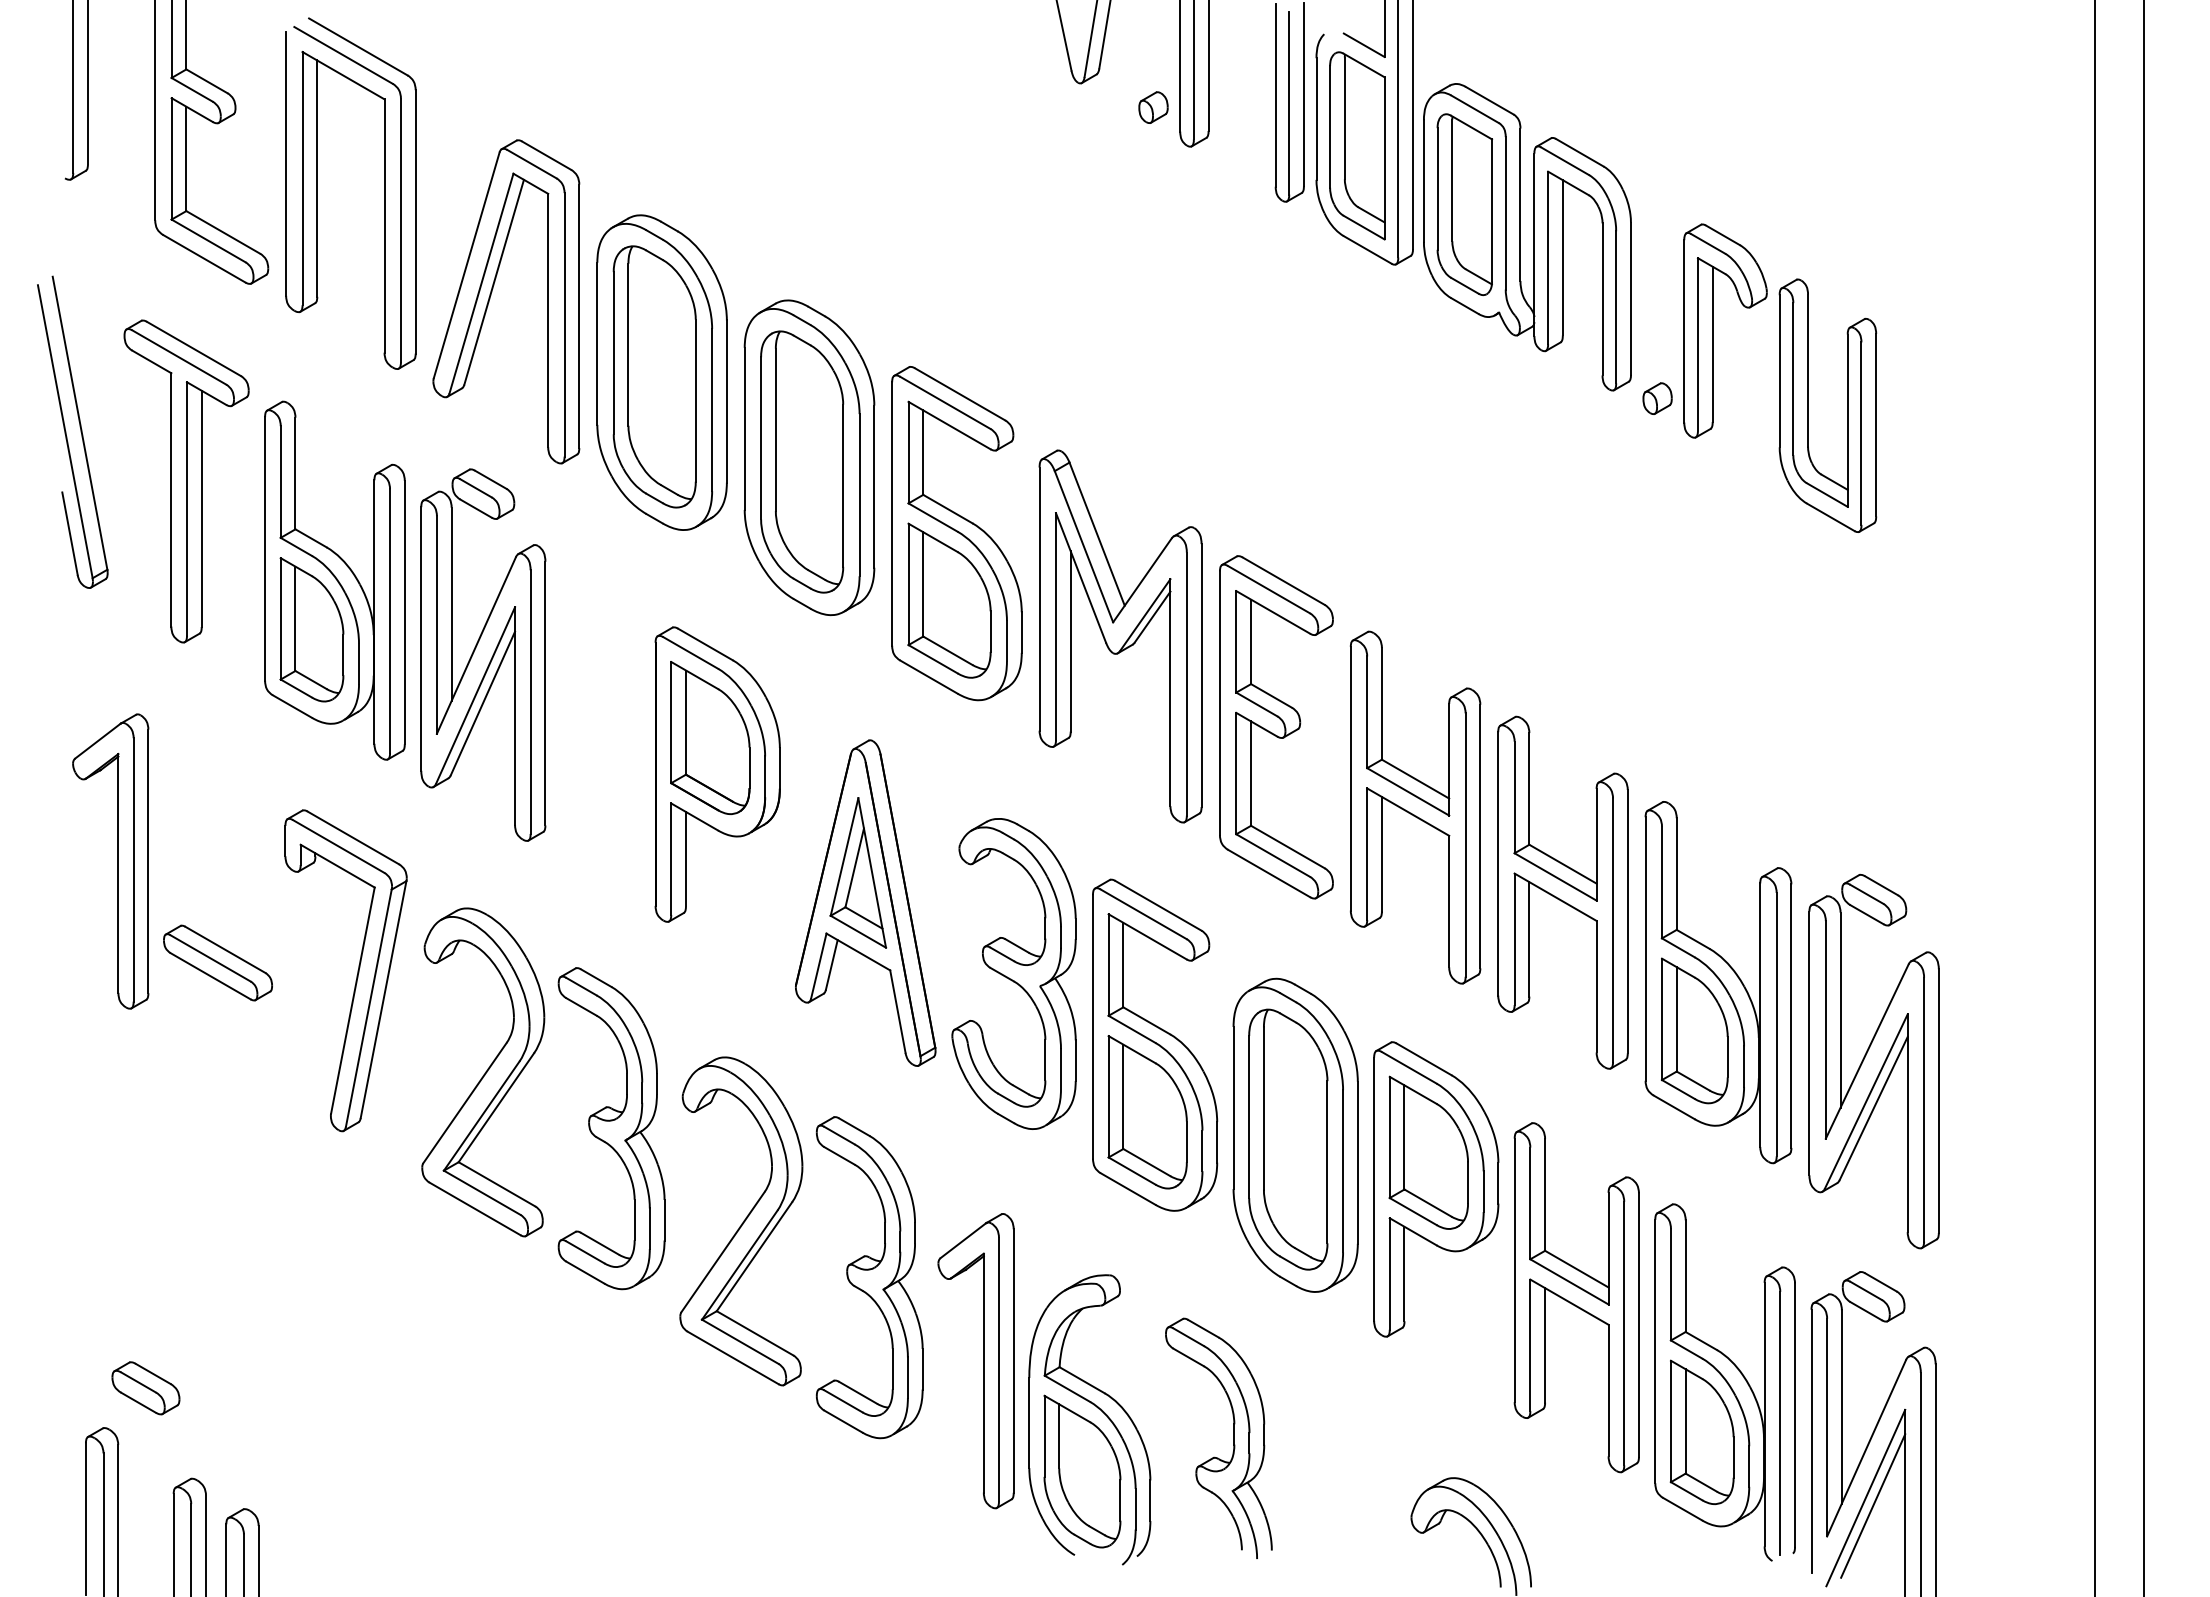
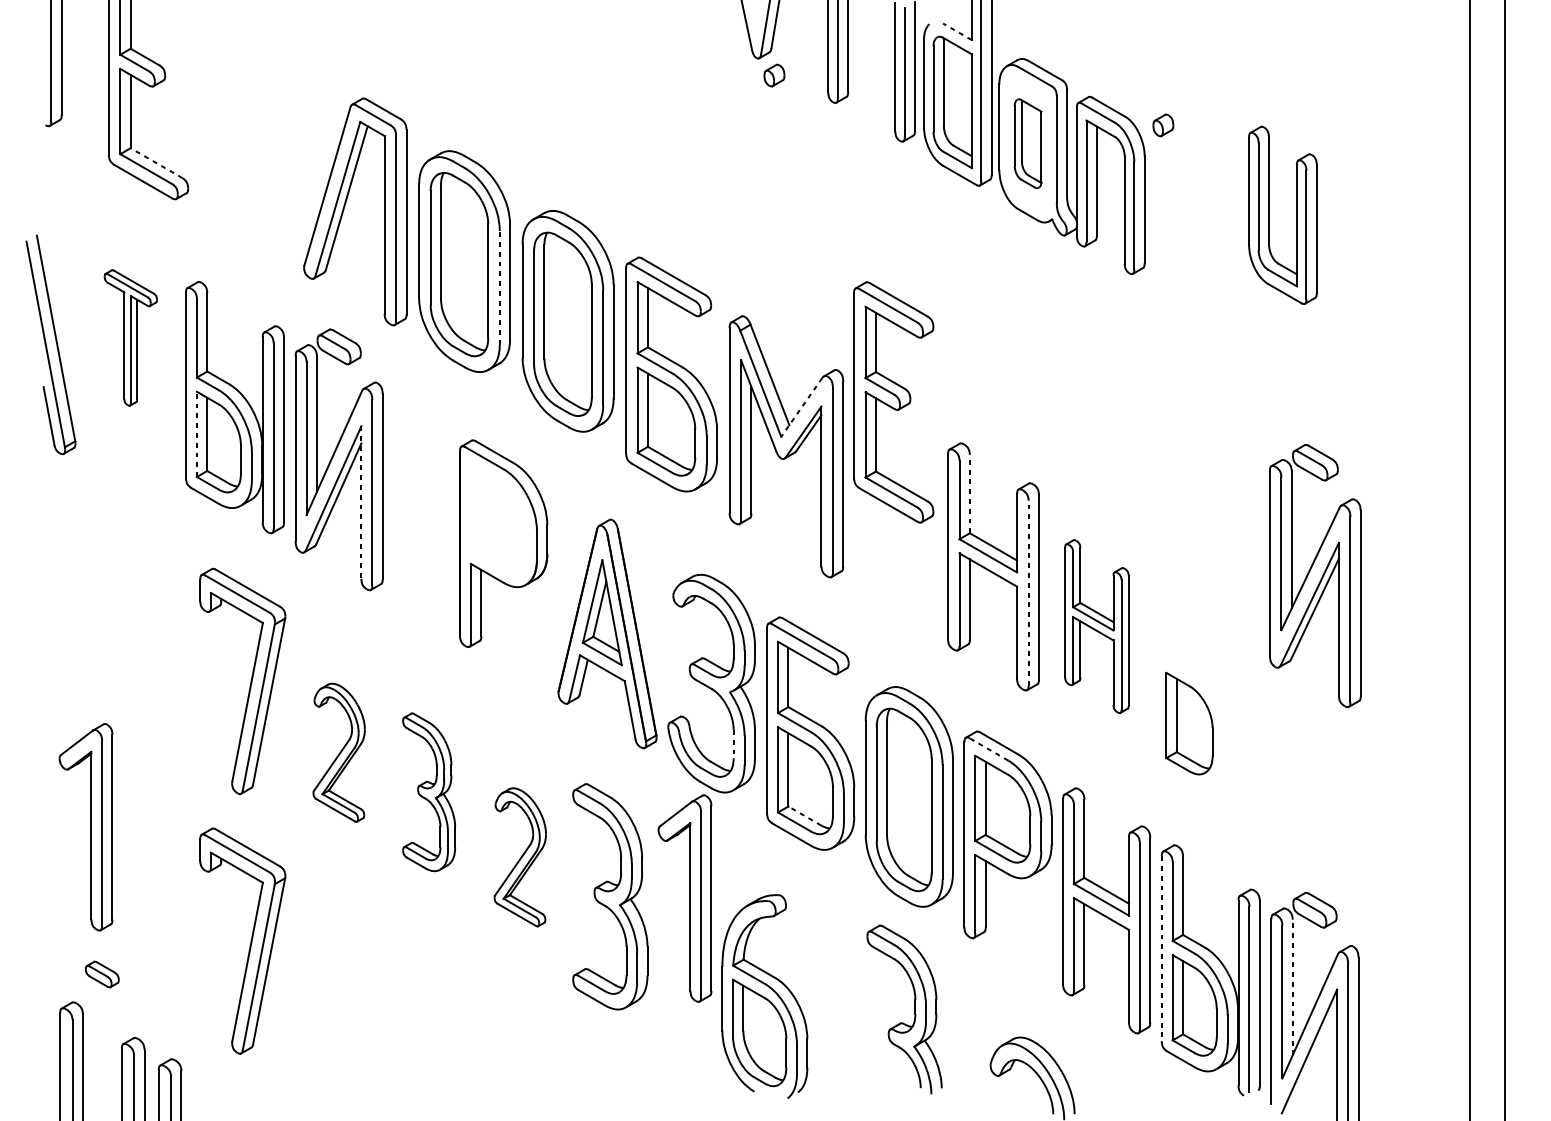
line: (1364, 45) -> (957, 31), solid -> dashed
part: (1153, 107) -> (774, 75), moved
part: (317, 193) -> (222, 135), removed
part: (1464, 204) -> (1027, 143), size x0.7
line: (223, 232) -> (156, 163), solid -> dashed
part: (1713, 330) -> (1202, 232), removed
part: (1657, 398) -> (1163, 125), moved
part: (1808, 405) -> (1269, 215), moved
line: (712, 409) -> (500, 287), solid -> dashed
part: (72, 431) -> (50, 344), moved
part: (186, 481) -> (130, 337), size x0.6
line: (1142, 580) -> (801, 407), solid -> dashed
line: (280, 618) -> (196, 434), solid -> dashed
line: (1381, 703) -> (969, 493), solid -> dashed
line: (515, 716) -> (361, 502), solid -> dashed
part: (1276, 727) -> (893, 402), moved
part: (710, 737) -> (498, 517), removed
line: (1465, 845) -> (1028, 593), solid -> dashed
part: (117, 861) -> (90, 827), moved
part: (1562, 892) -> (1096, 626), size x0.7
part: (217, 962) -> (152, 675), removed
part: (1718, 982) -> (1206, 689), removed
line: (1045, 1060) -> (733, 744), solid -> dashed
part: (1873, 1061) -> (1314, 575), moved
line: (1409, 1067) -> (989, 749), solid -> dashed
part: (483, 1072) -> (339, 752), size x0.6
part: (611, 1128) -> (429, 792), size x0.7
line: (1146, 1162) -> (804, 815), solid -> dashed
part: (741, 1221) -> (520, 857), size x0.6
part: (357, 1340) -> (250, 940), added
line: (1655, 1351) -> (1161, 948), solid -> dashed
part: (983, 1361) -> (690, 898), moved
part: (145, 1388) -> (102, 974), size x0.7
line: (1841, 1406) -> (1292, 987), solid -> dashed
part: (1233, 1437) -> (914, 1009), moved
line: (1873, 1505) -> (1314, 1056), removed

